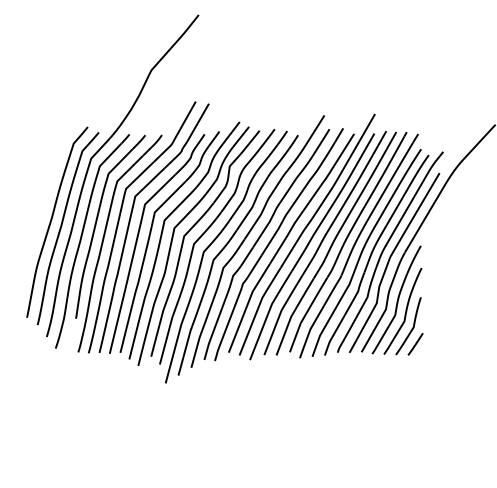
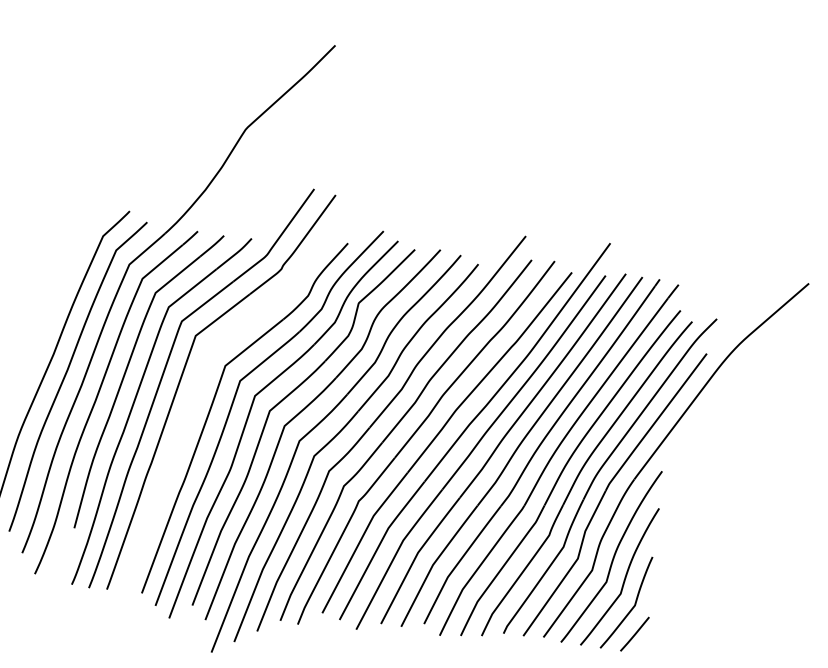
part: (138, 238) -> (193, 406), removed

